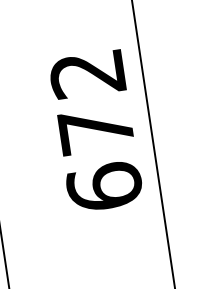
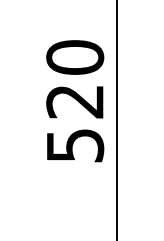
text: (96, 130) -> (75, 101), 672 -> 520

